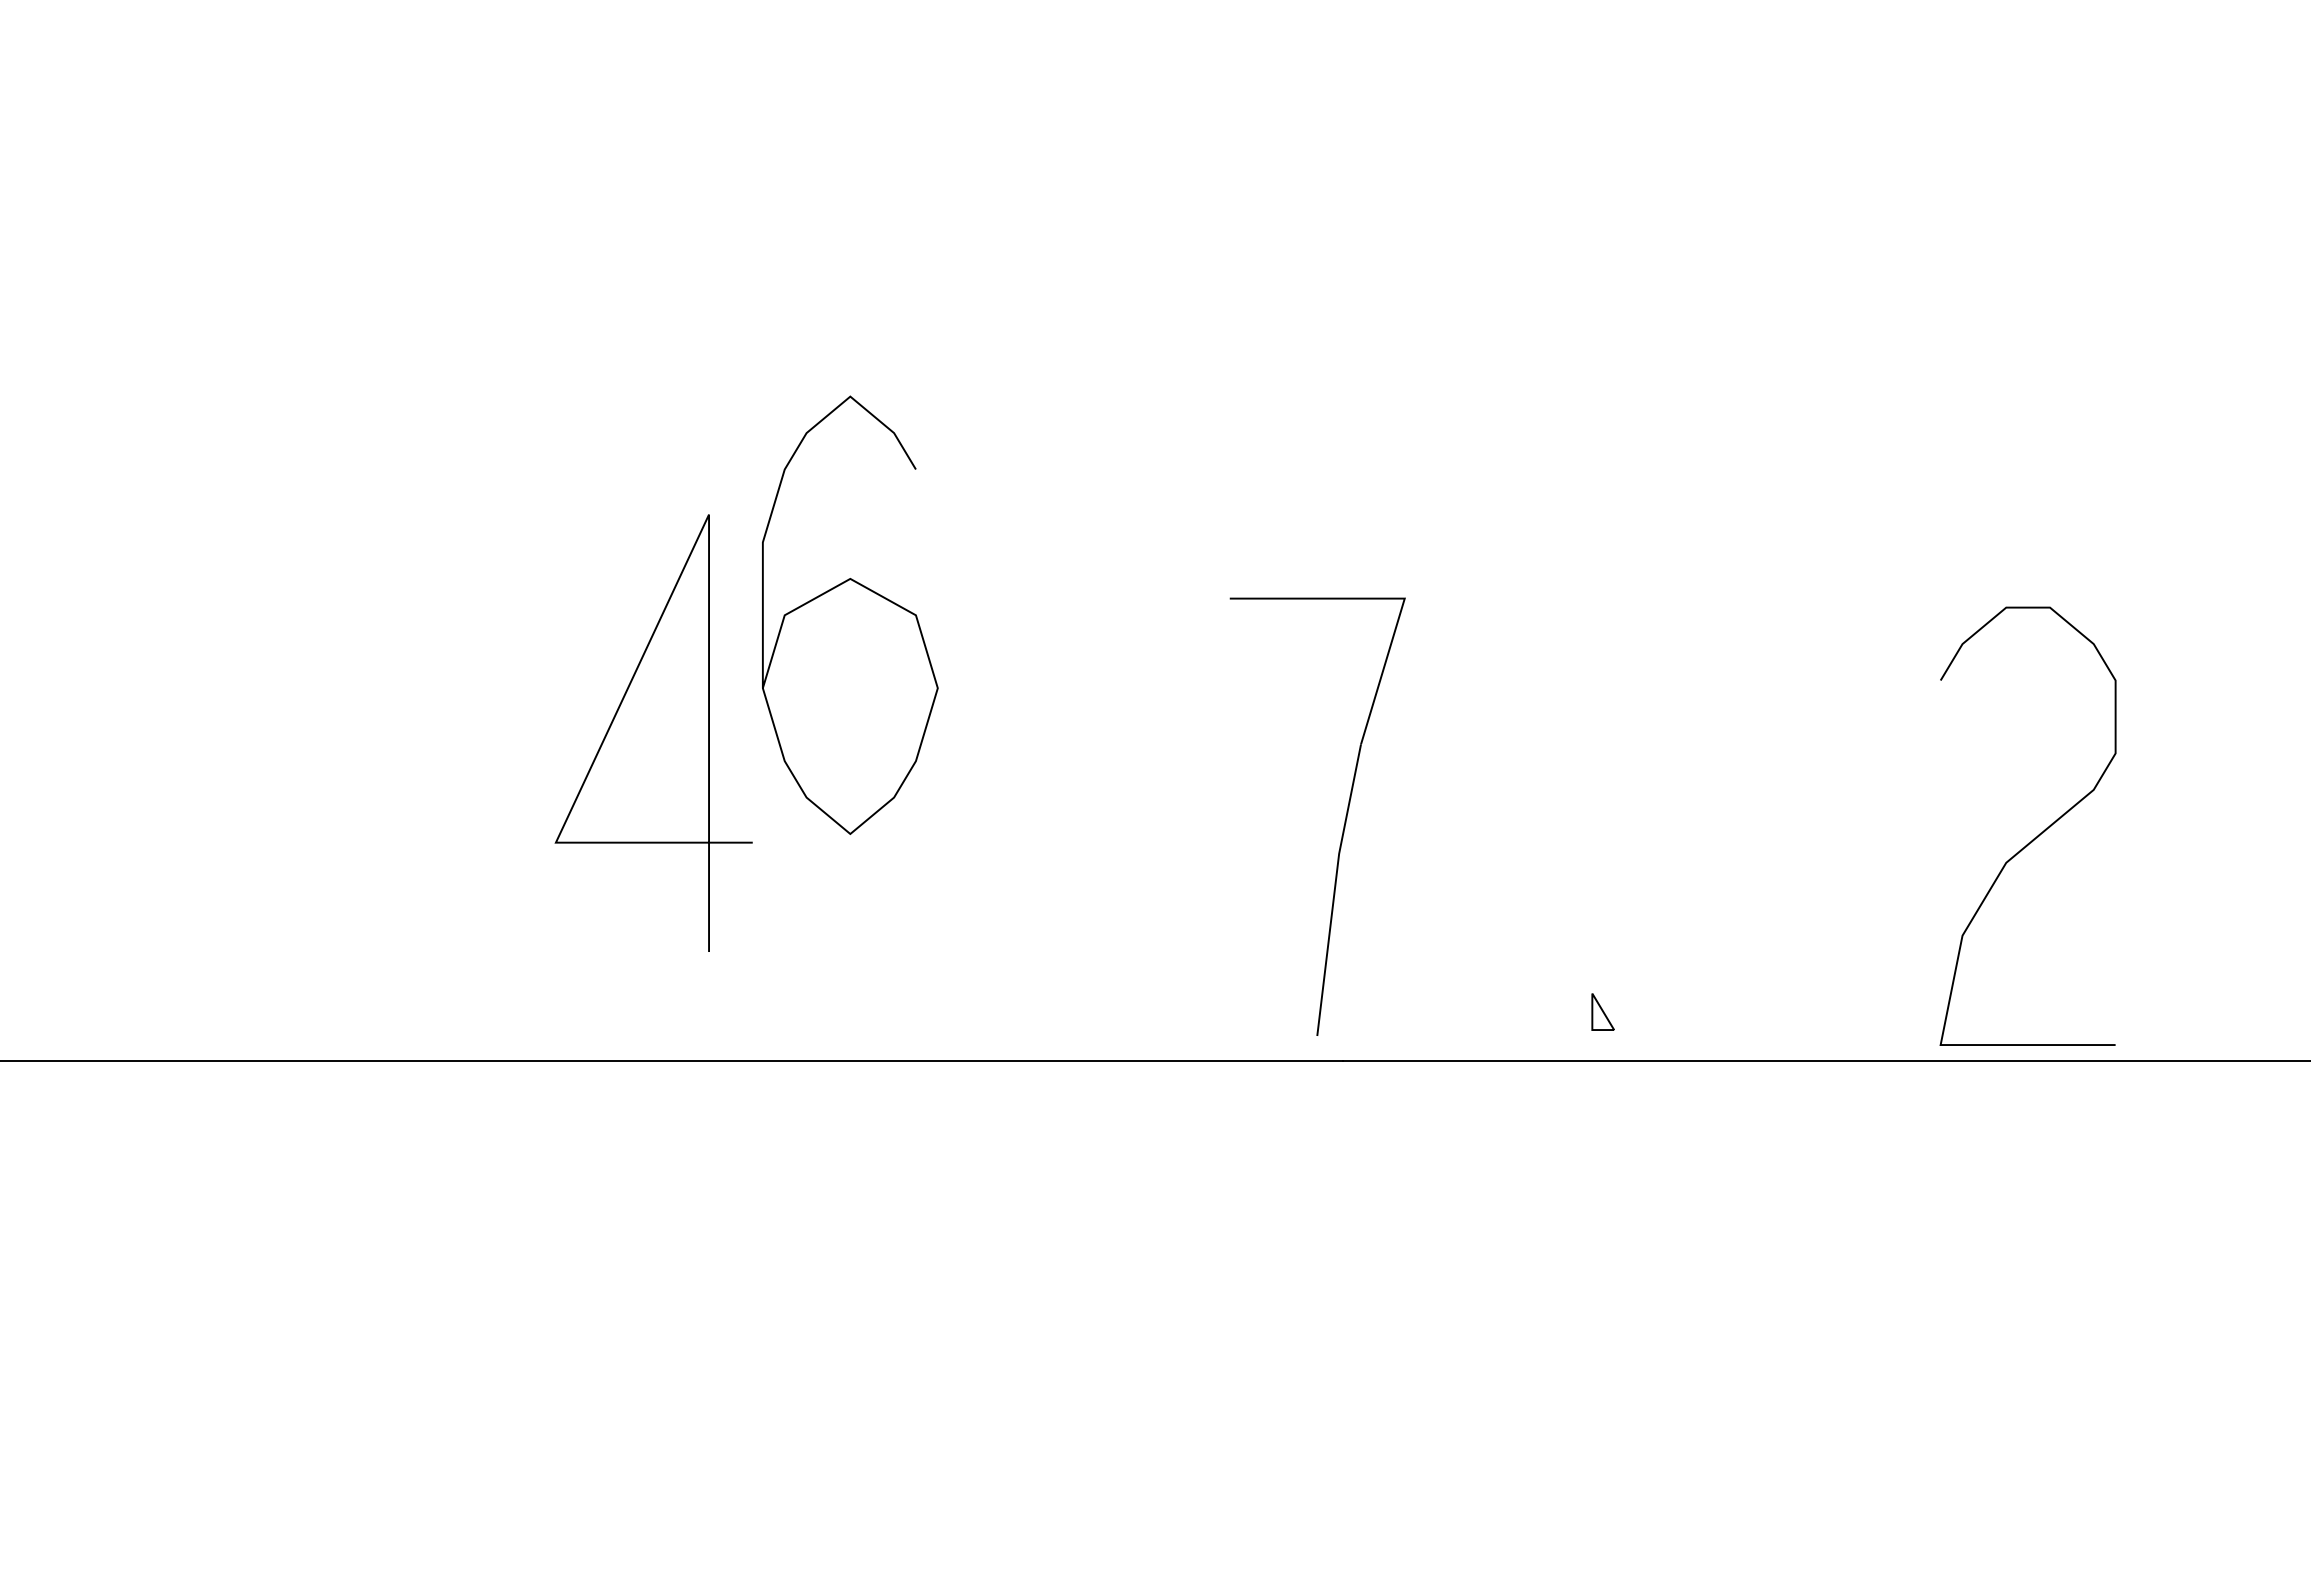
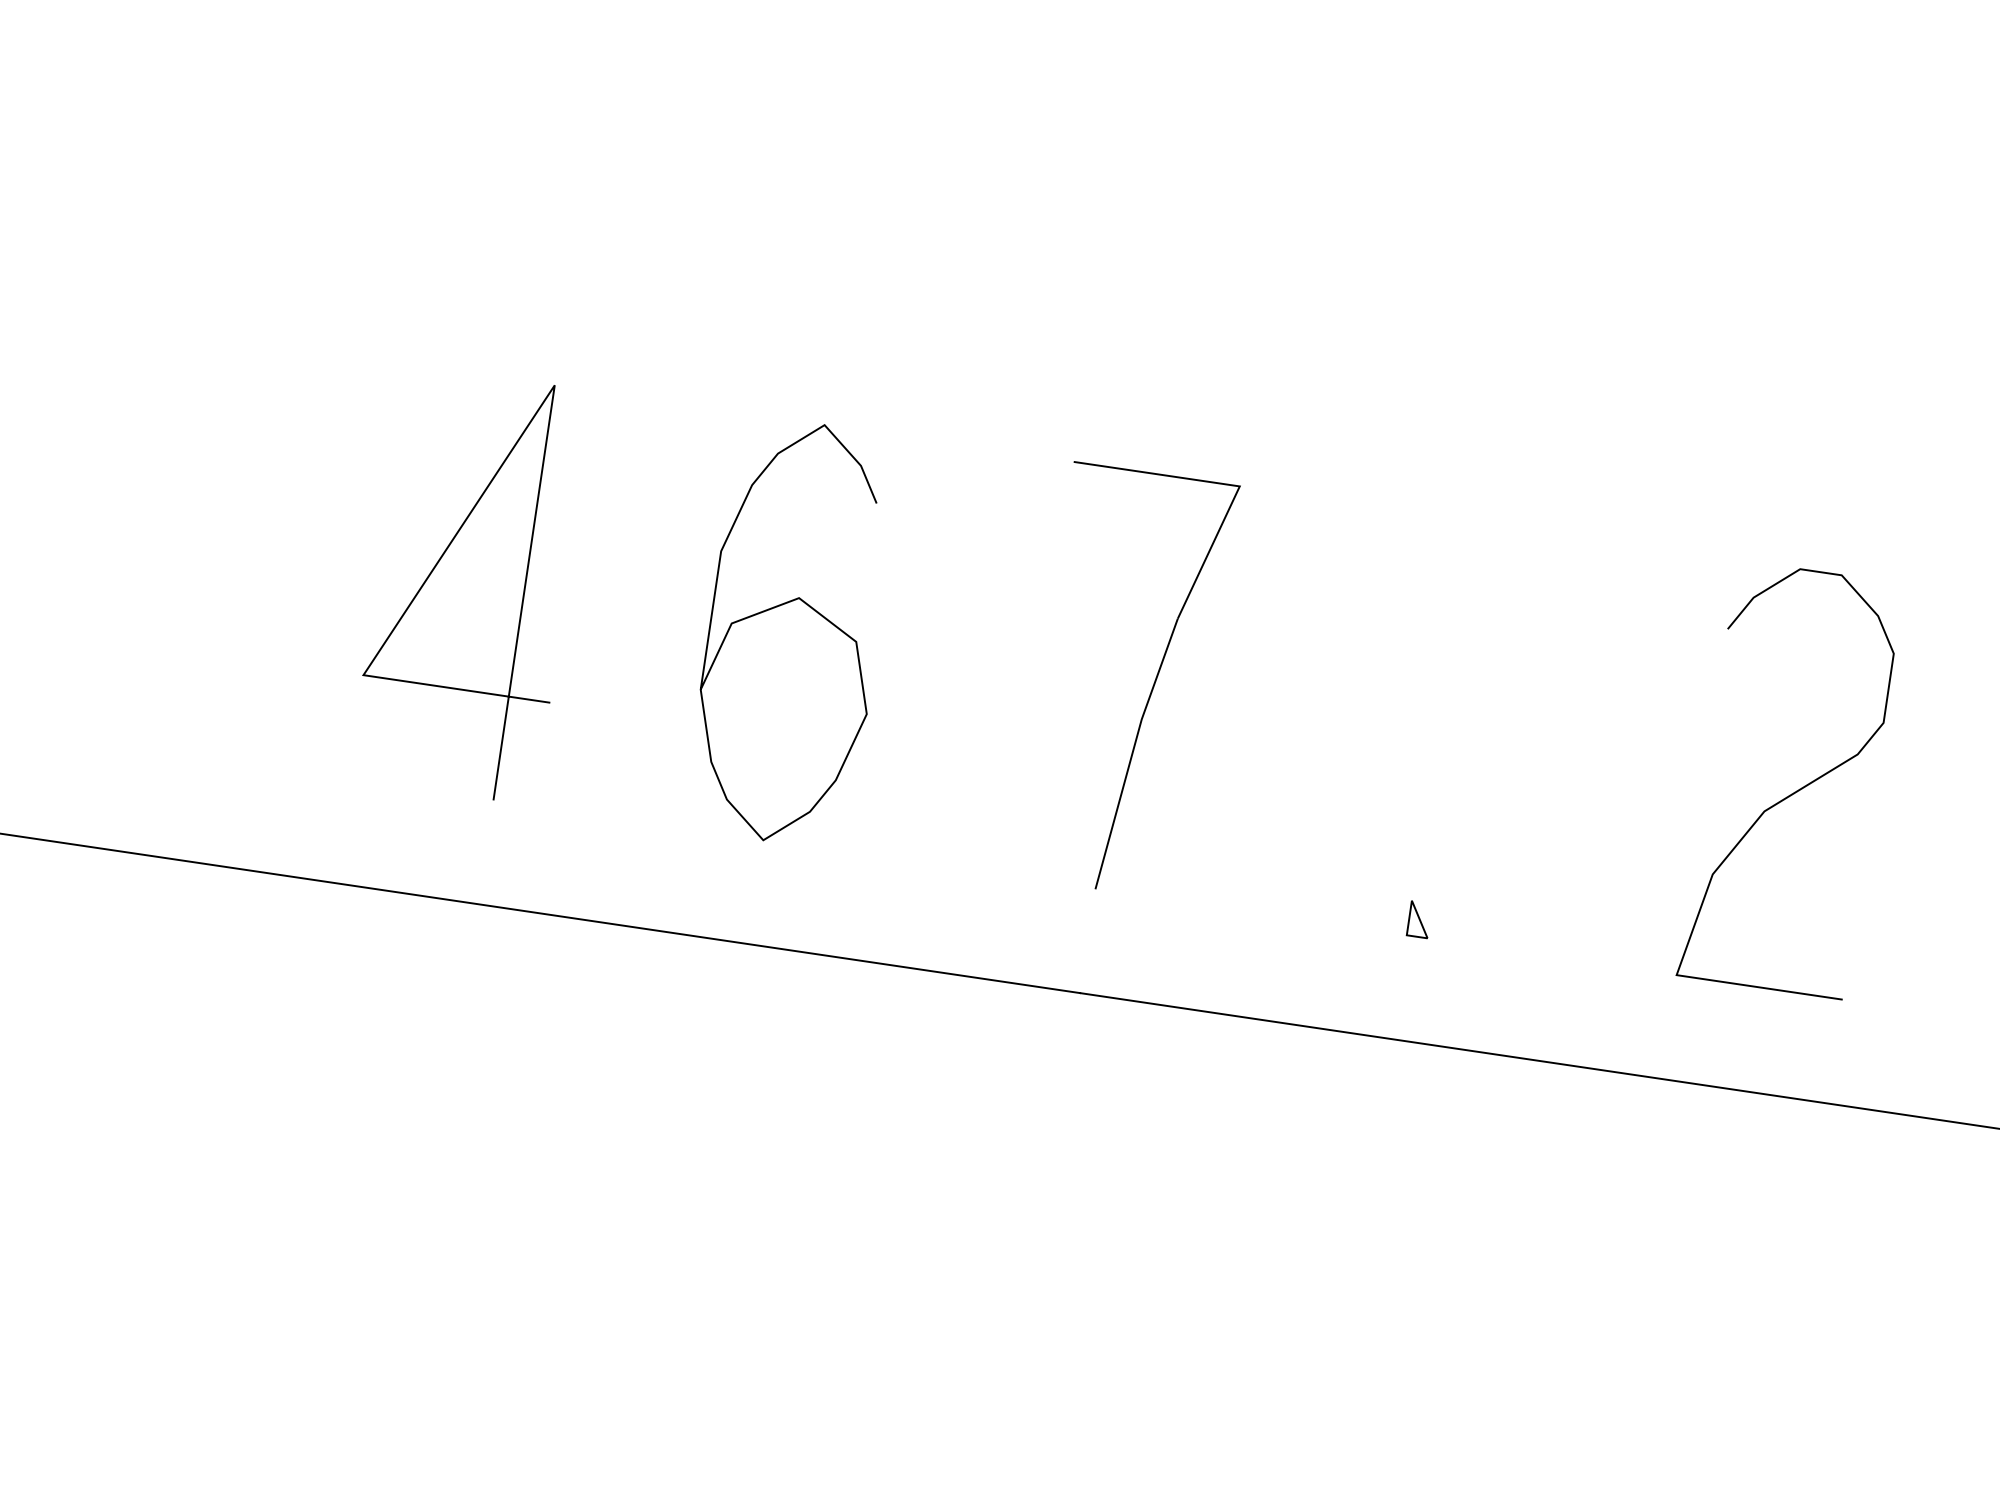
curve: (837, 587) -> (785, 604), moved
part: (1344, 820) -> (1151, 688), moved
curve: (2037, 835) -> (1797, 789), moved
part: (1602, 1011) -> (1419, 919), moved

